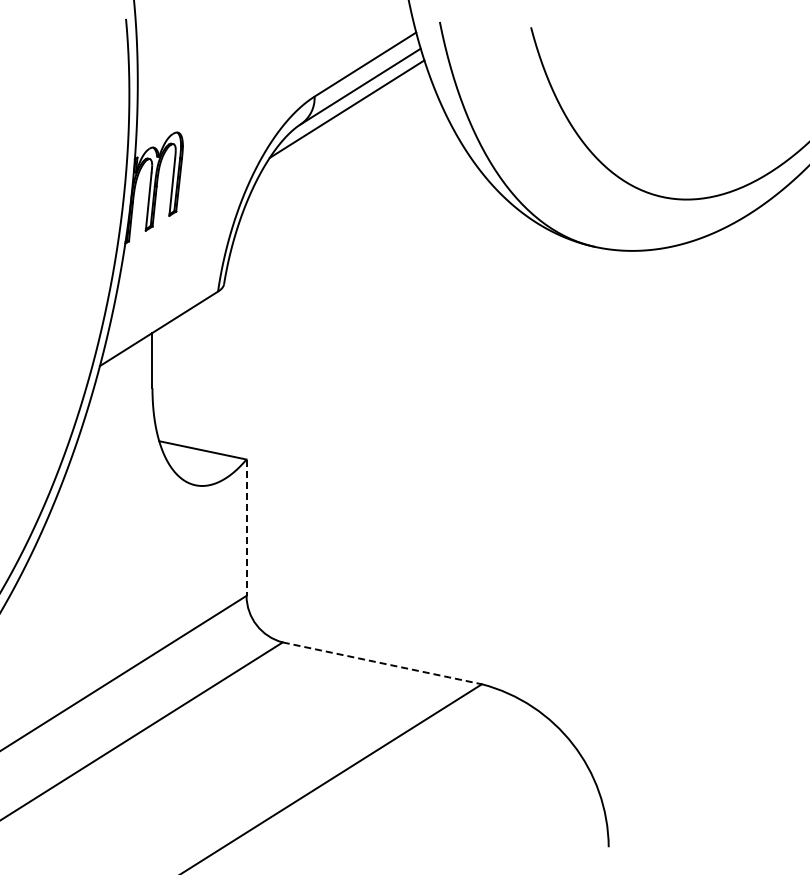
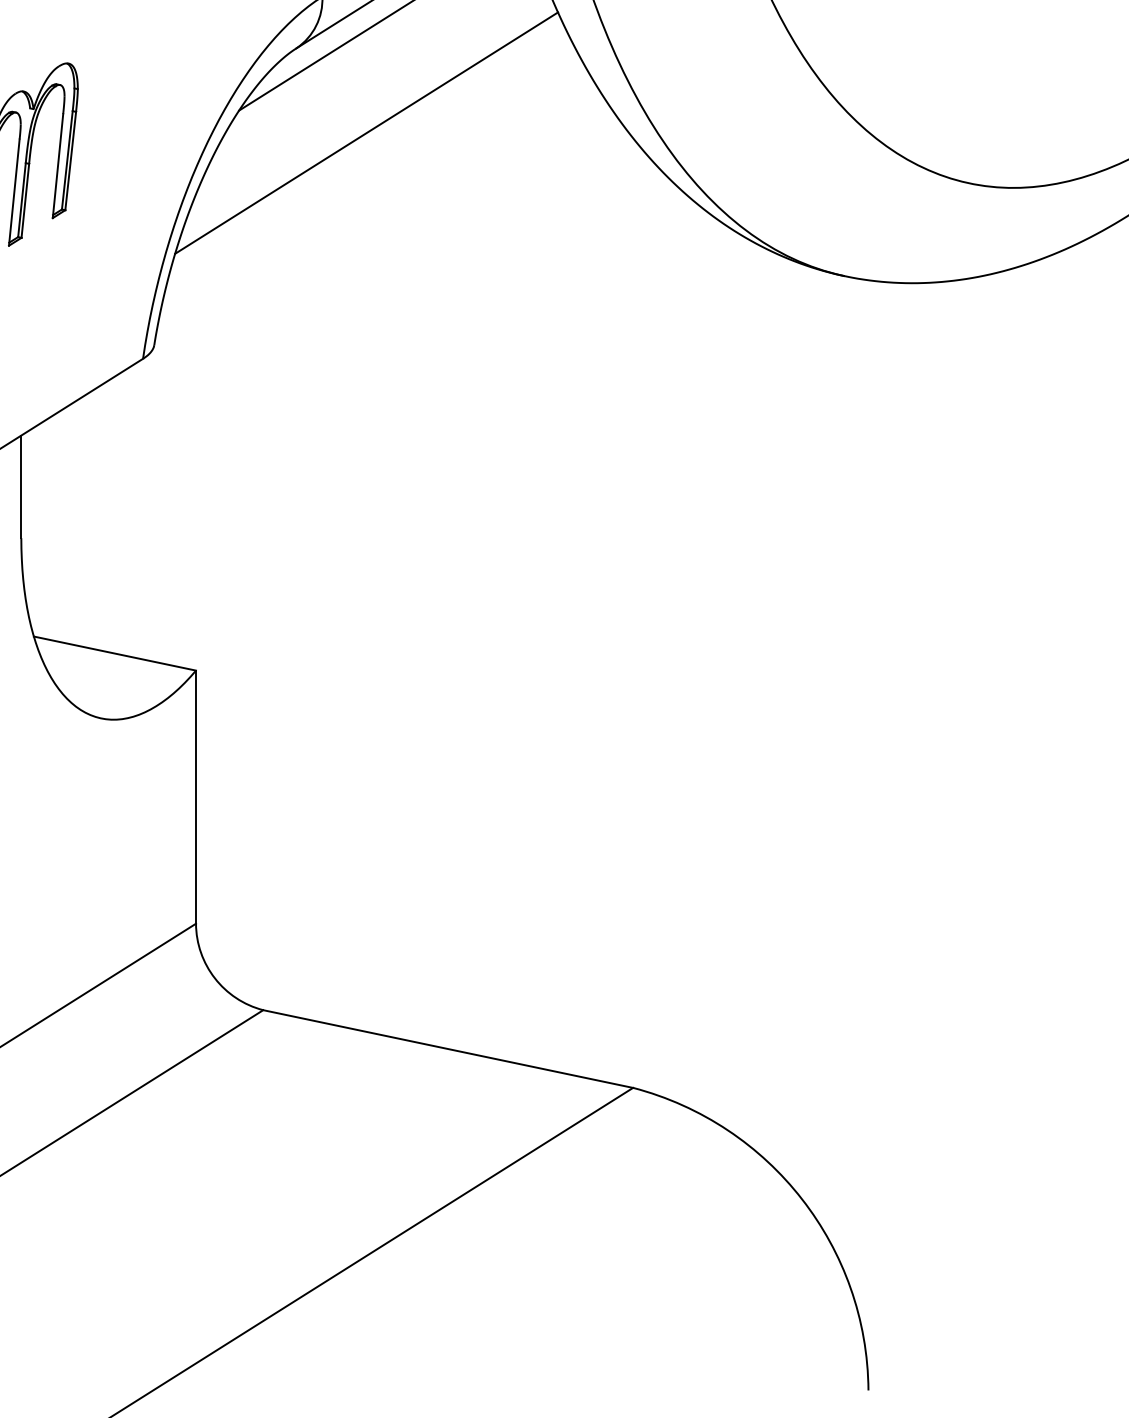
line: (338, 170) -> (366, 133), added
line: (246, 528) -> (195, 798), dashed -> solid
line: (382, 663) -> (448, 1049), dashed -> solid

